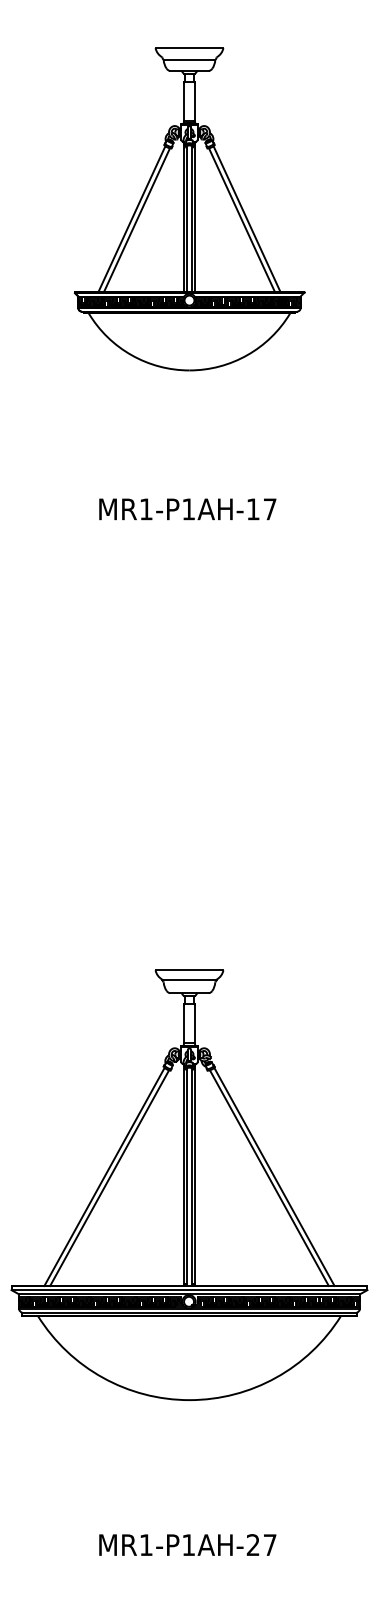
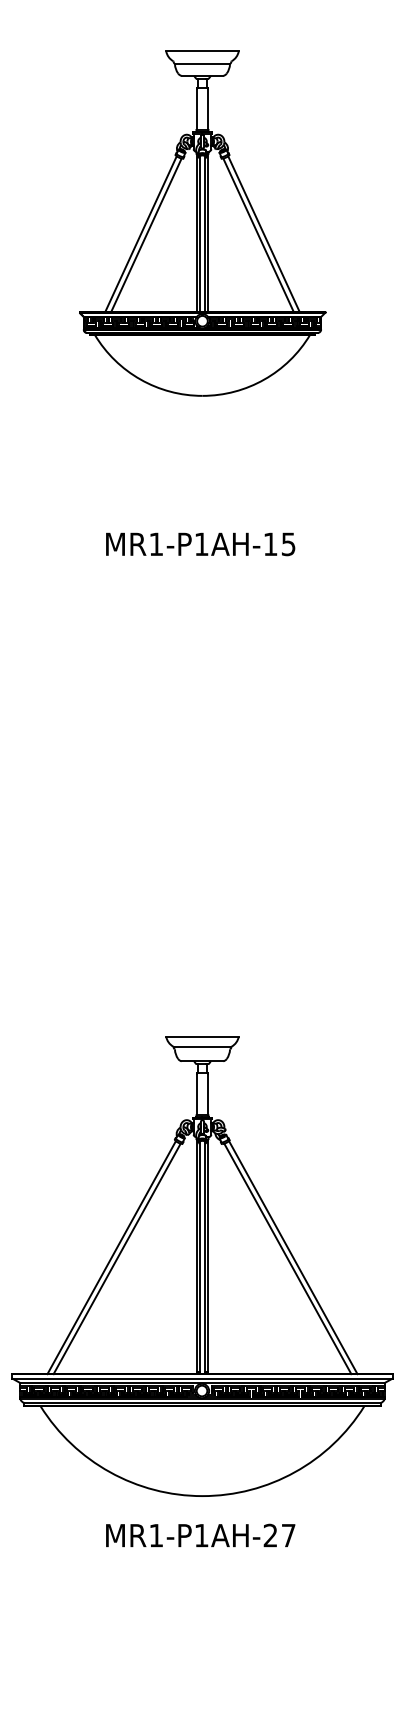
text: (269, 509) -> (287, 544), MR1-P1AH-17 -> MR1-P1AH-15
text: (187, 1544) -> (200, 1534), moved

